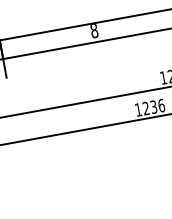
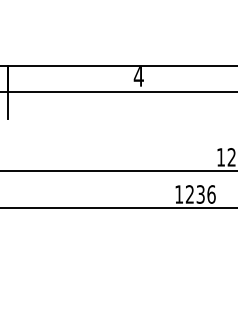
text: (94, 30) -> (138, 76), 8 -> 4

